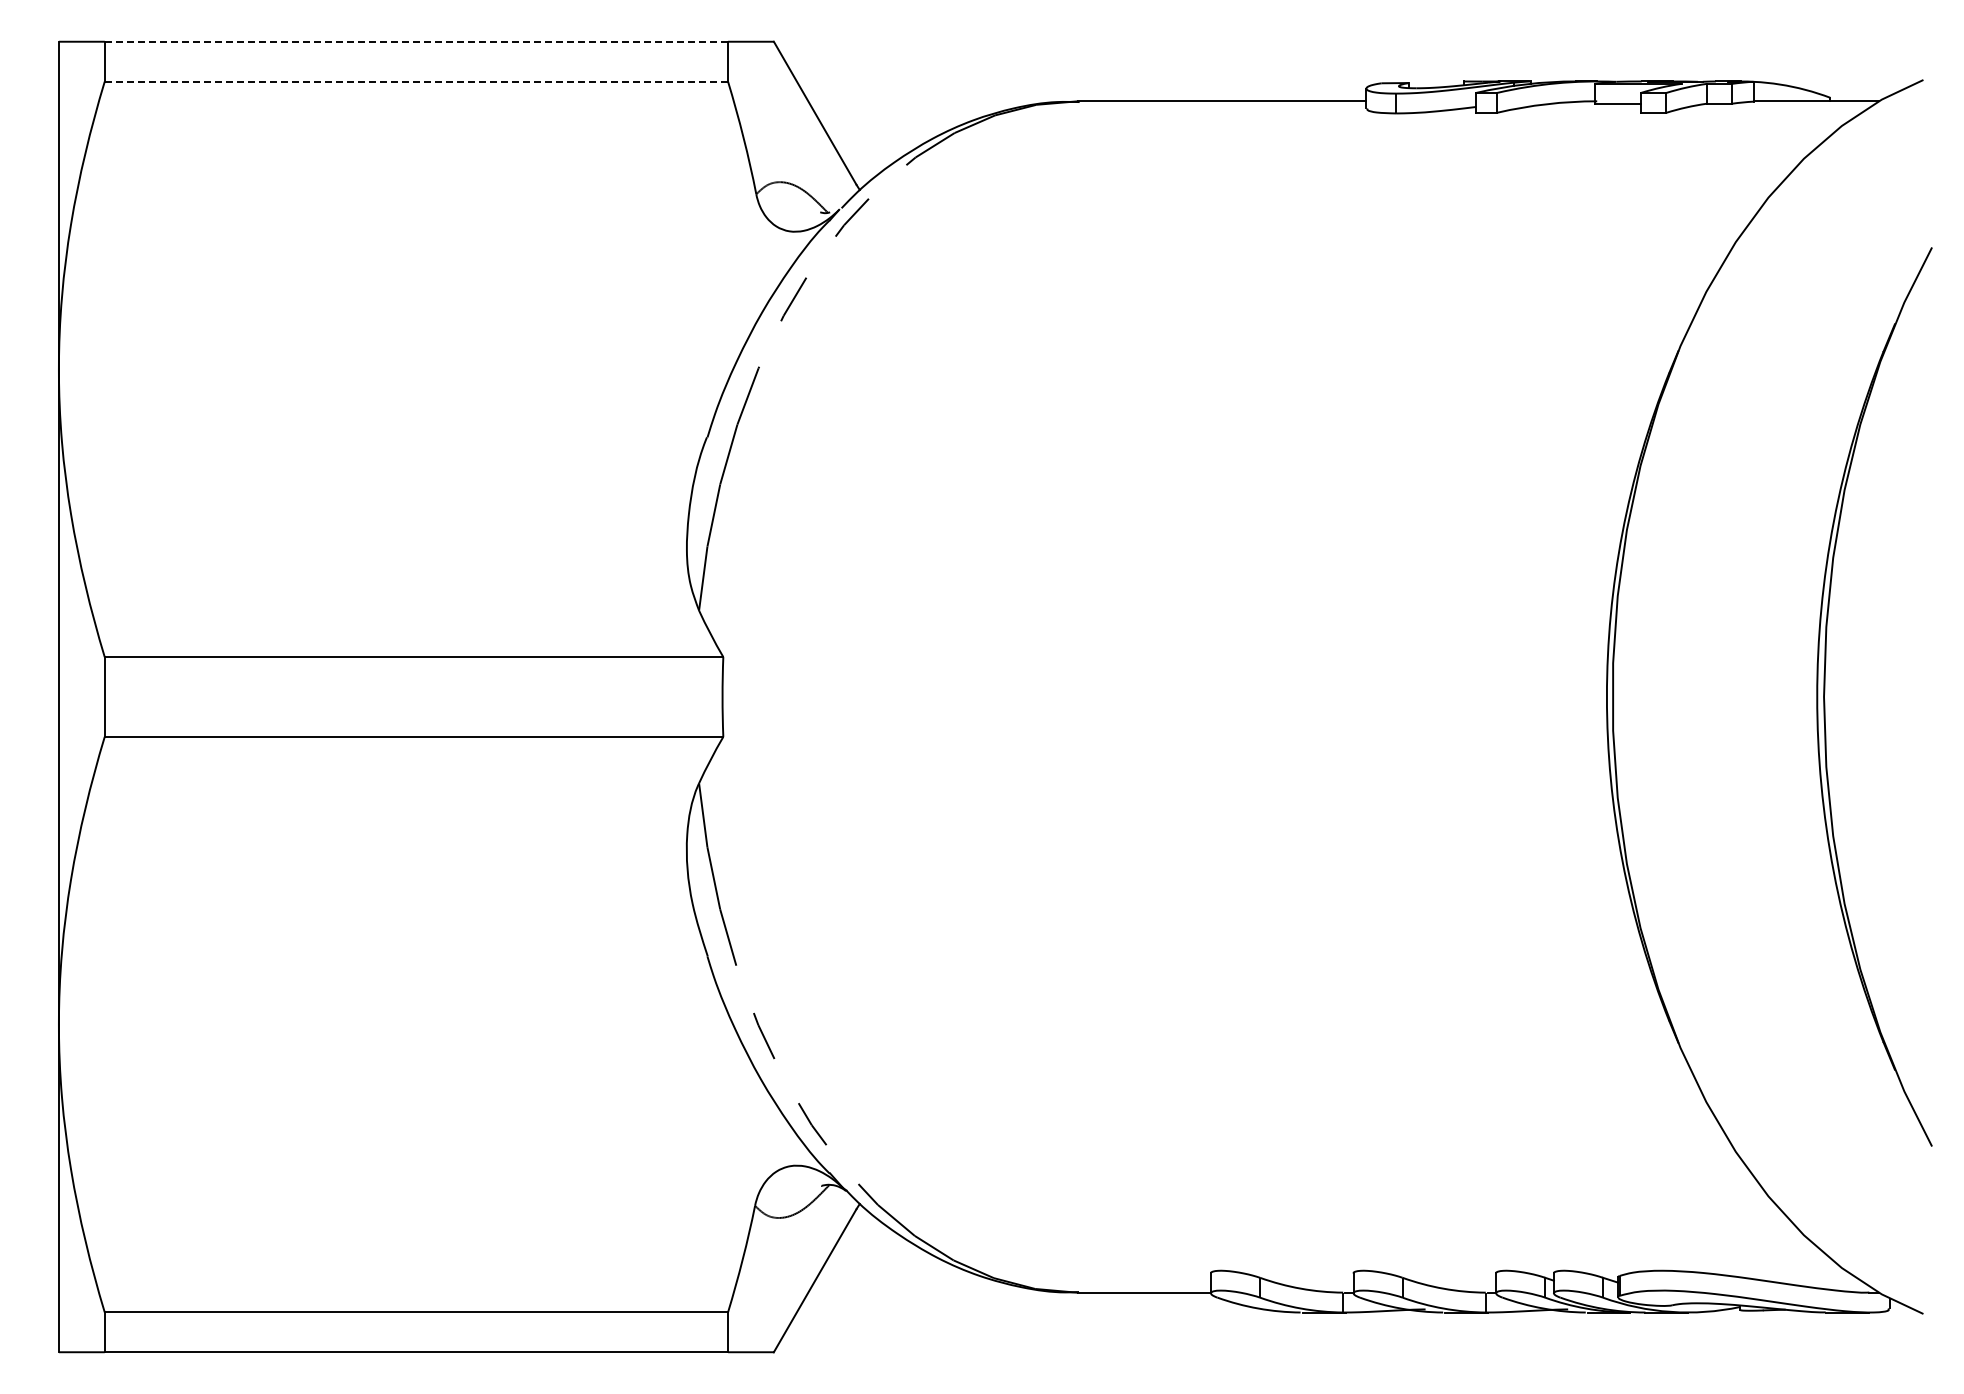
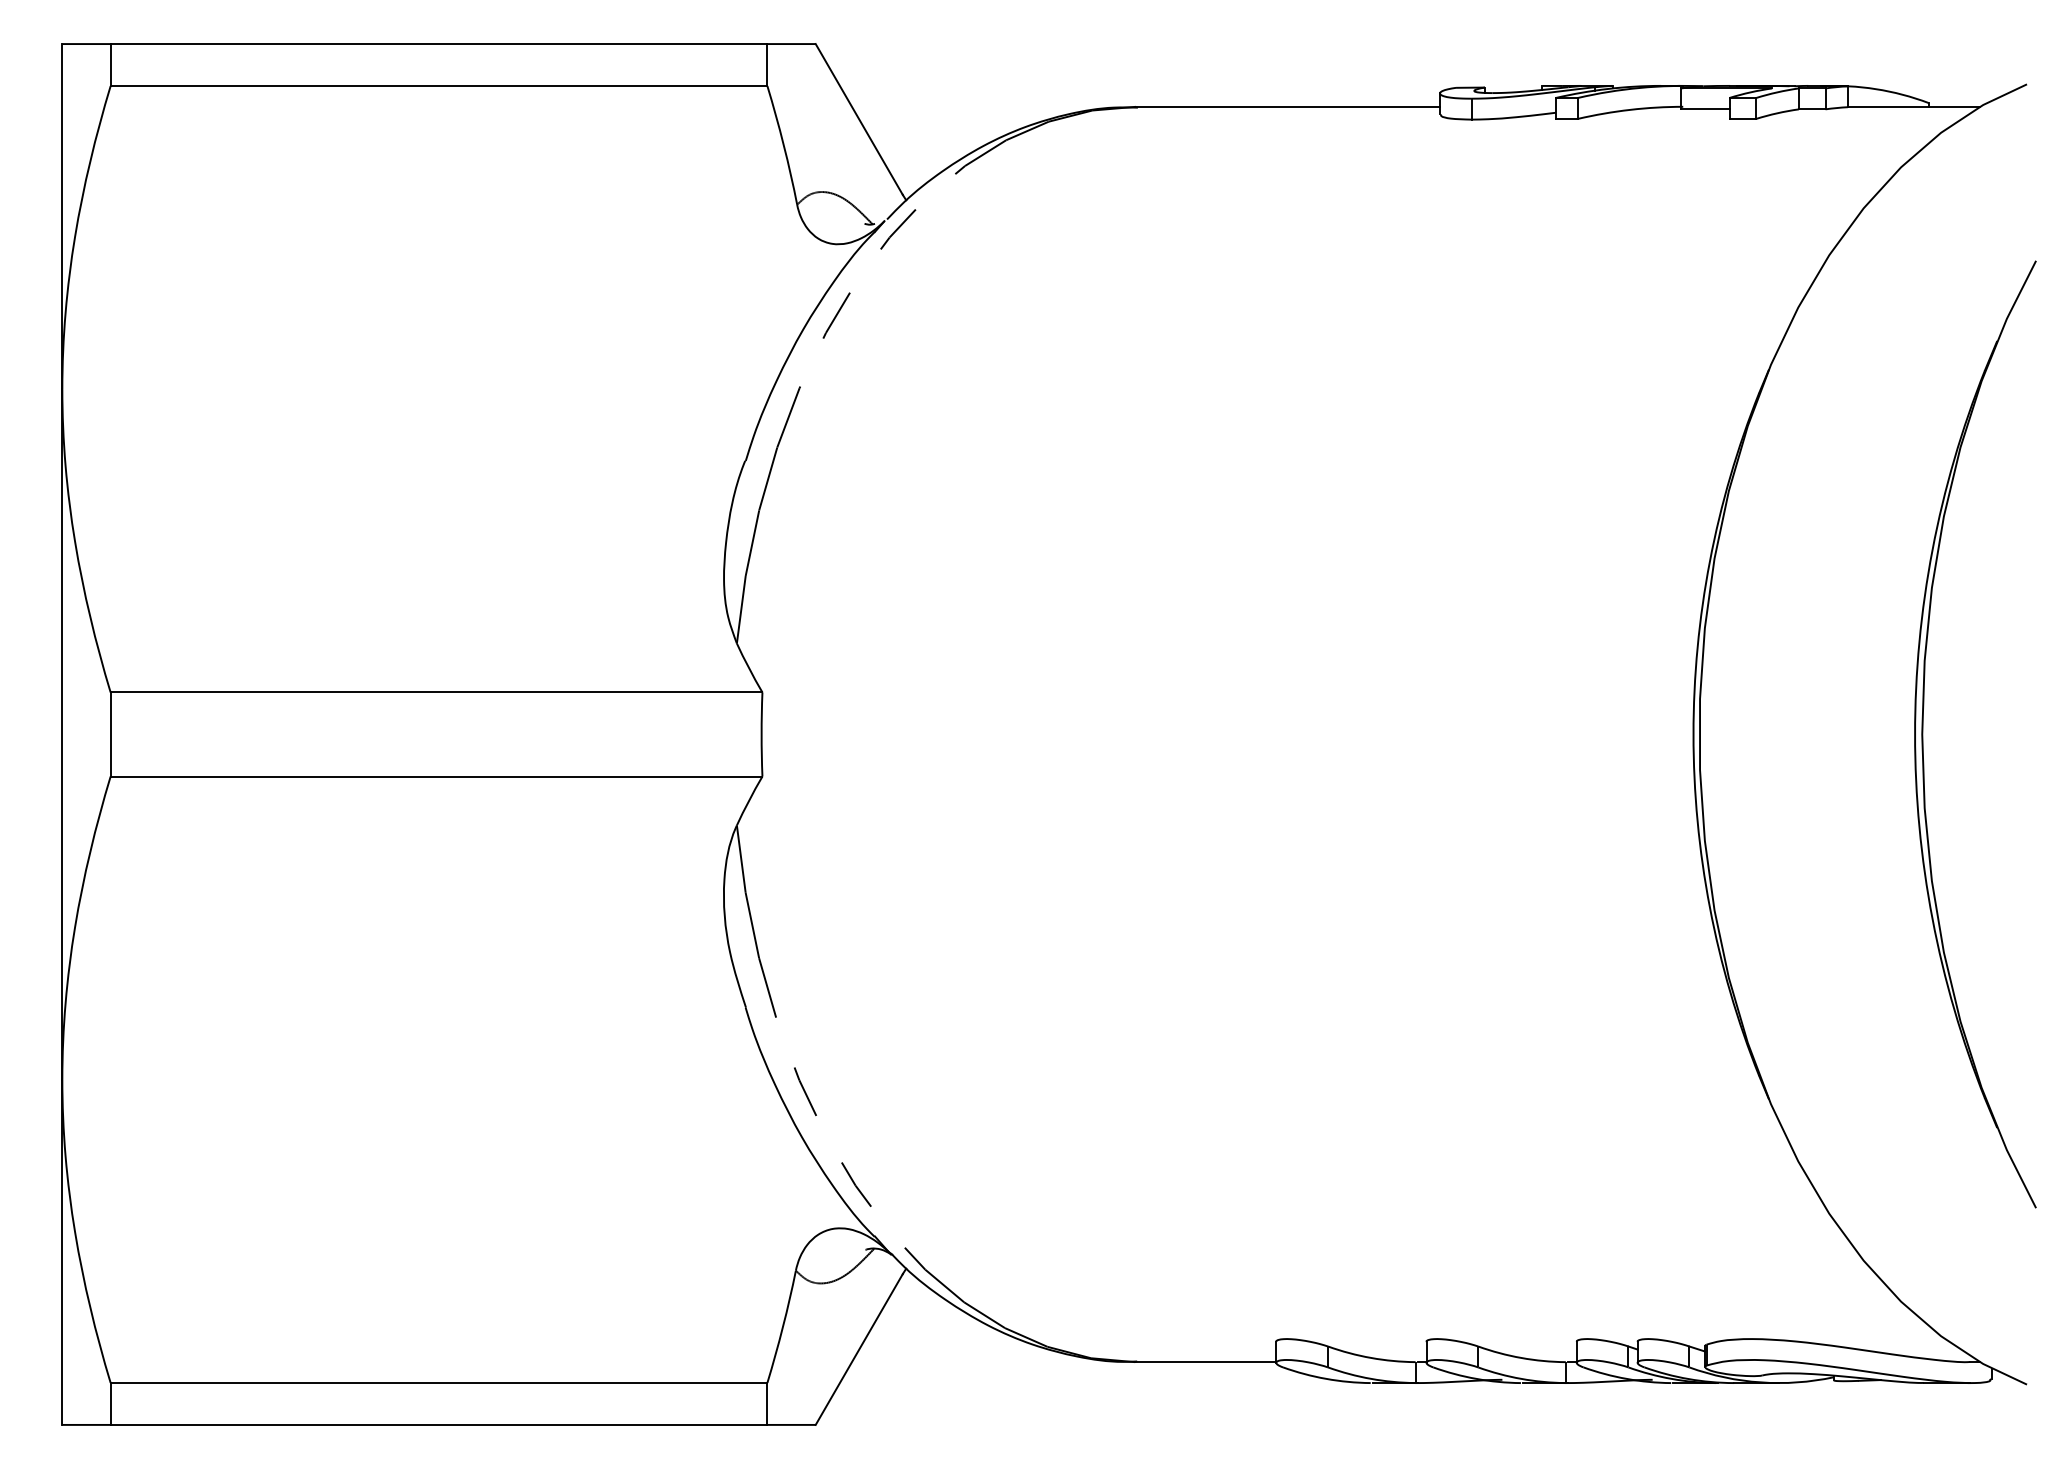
line: (416, 41) -> (439, 43), dashed -> solid
line: (416, 81) -> (439, 85), dashed -> solid

